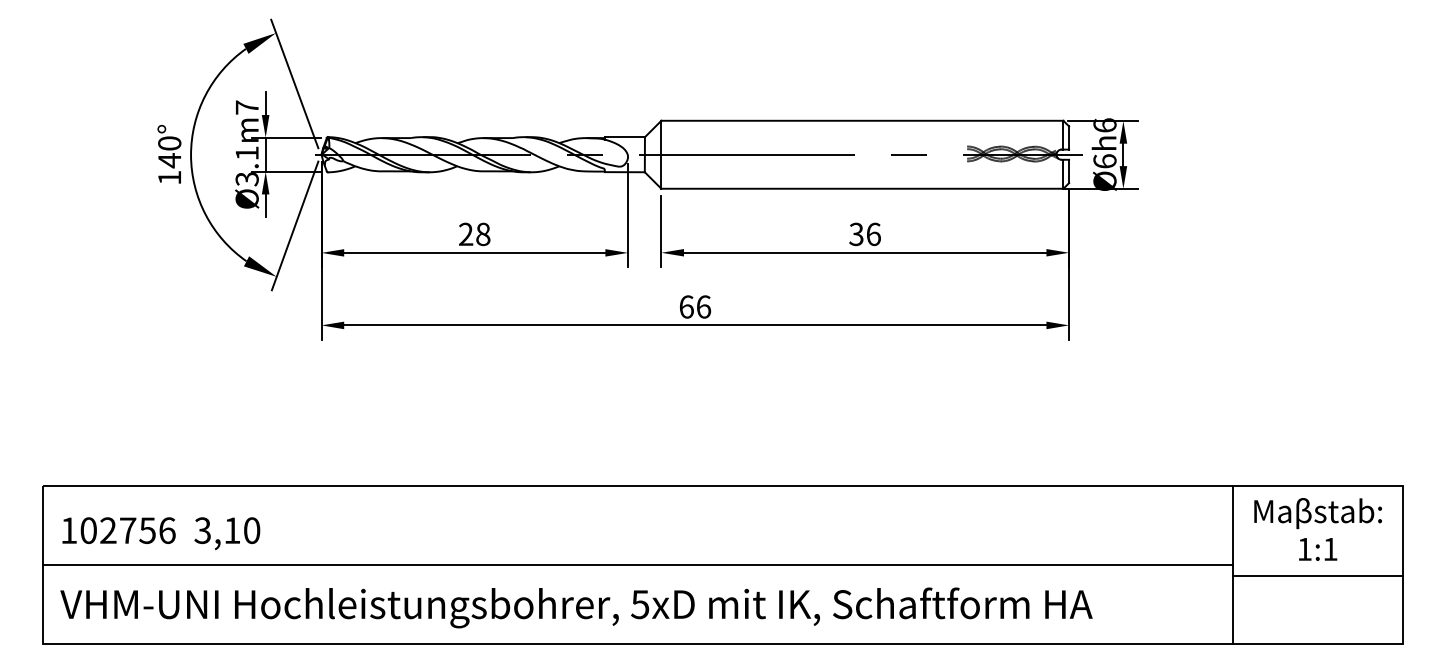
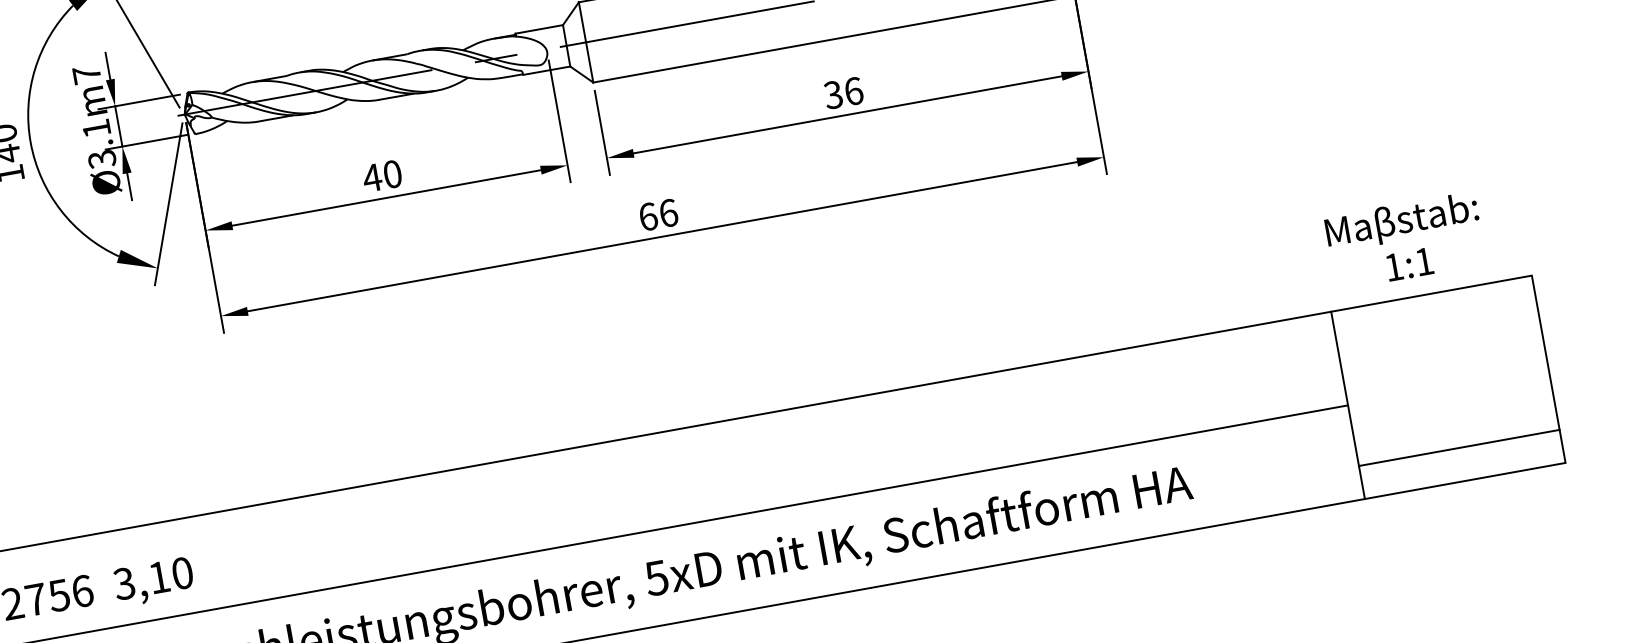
text: (474, 233) -> (382, 175), 28 -> 40
text: (1317, 529) -> (1404, 241), moved
line: (1317, 576) -> (1459, 448), moved

